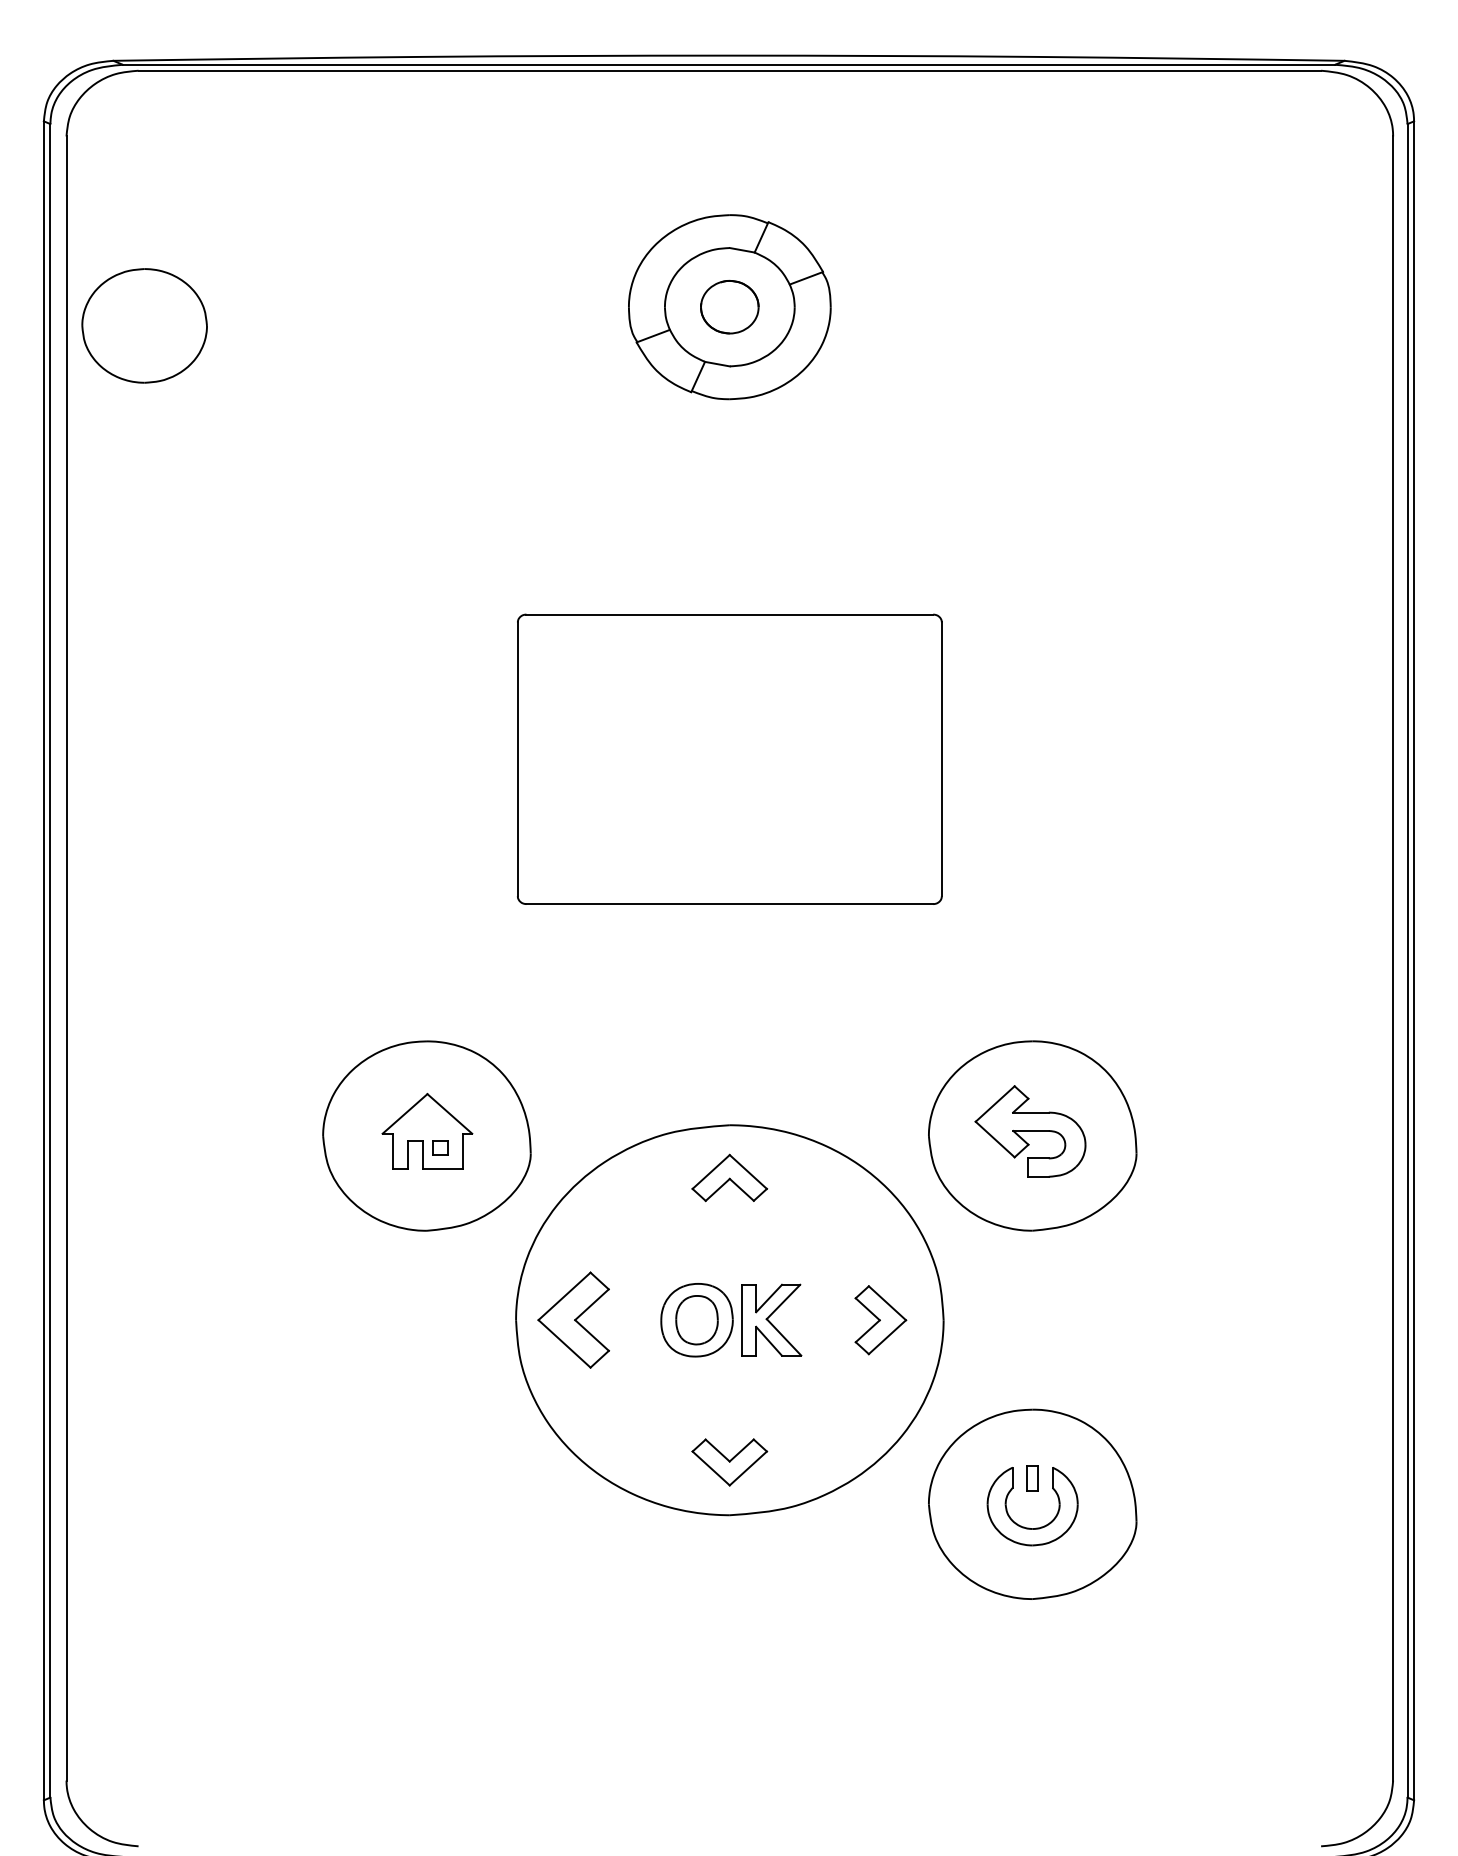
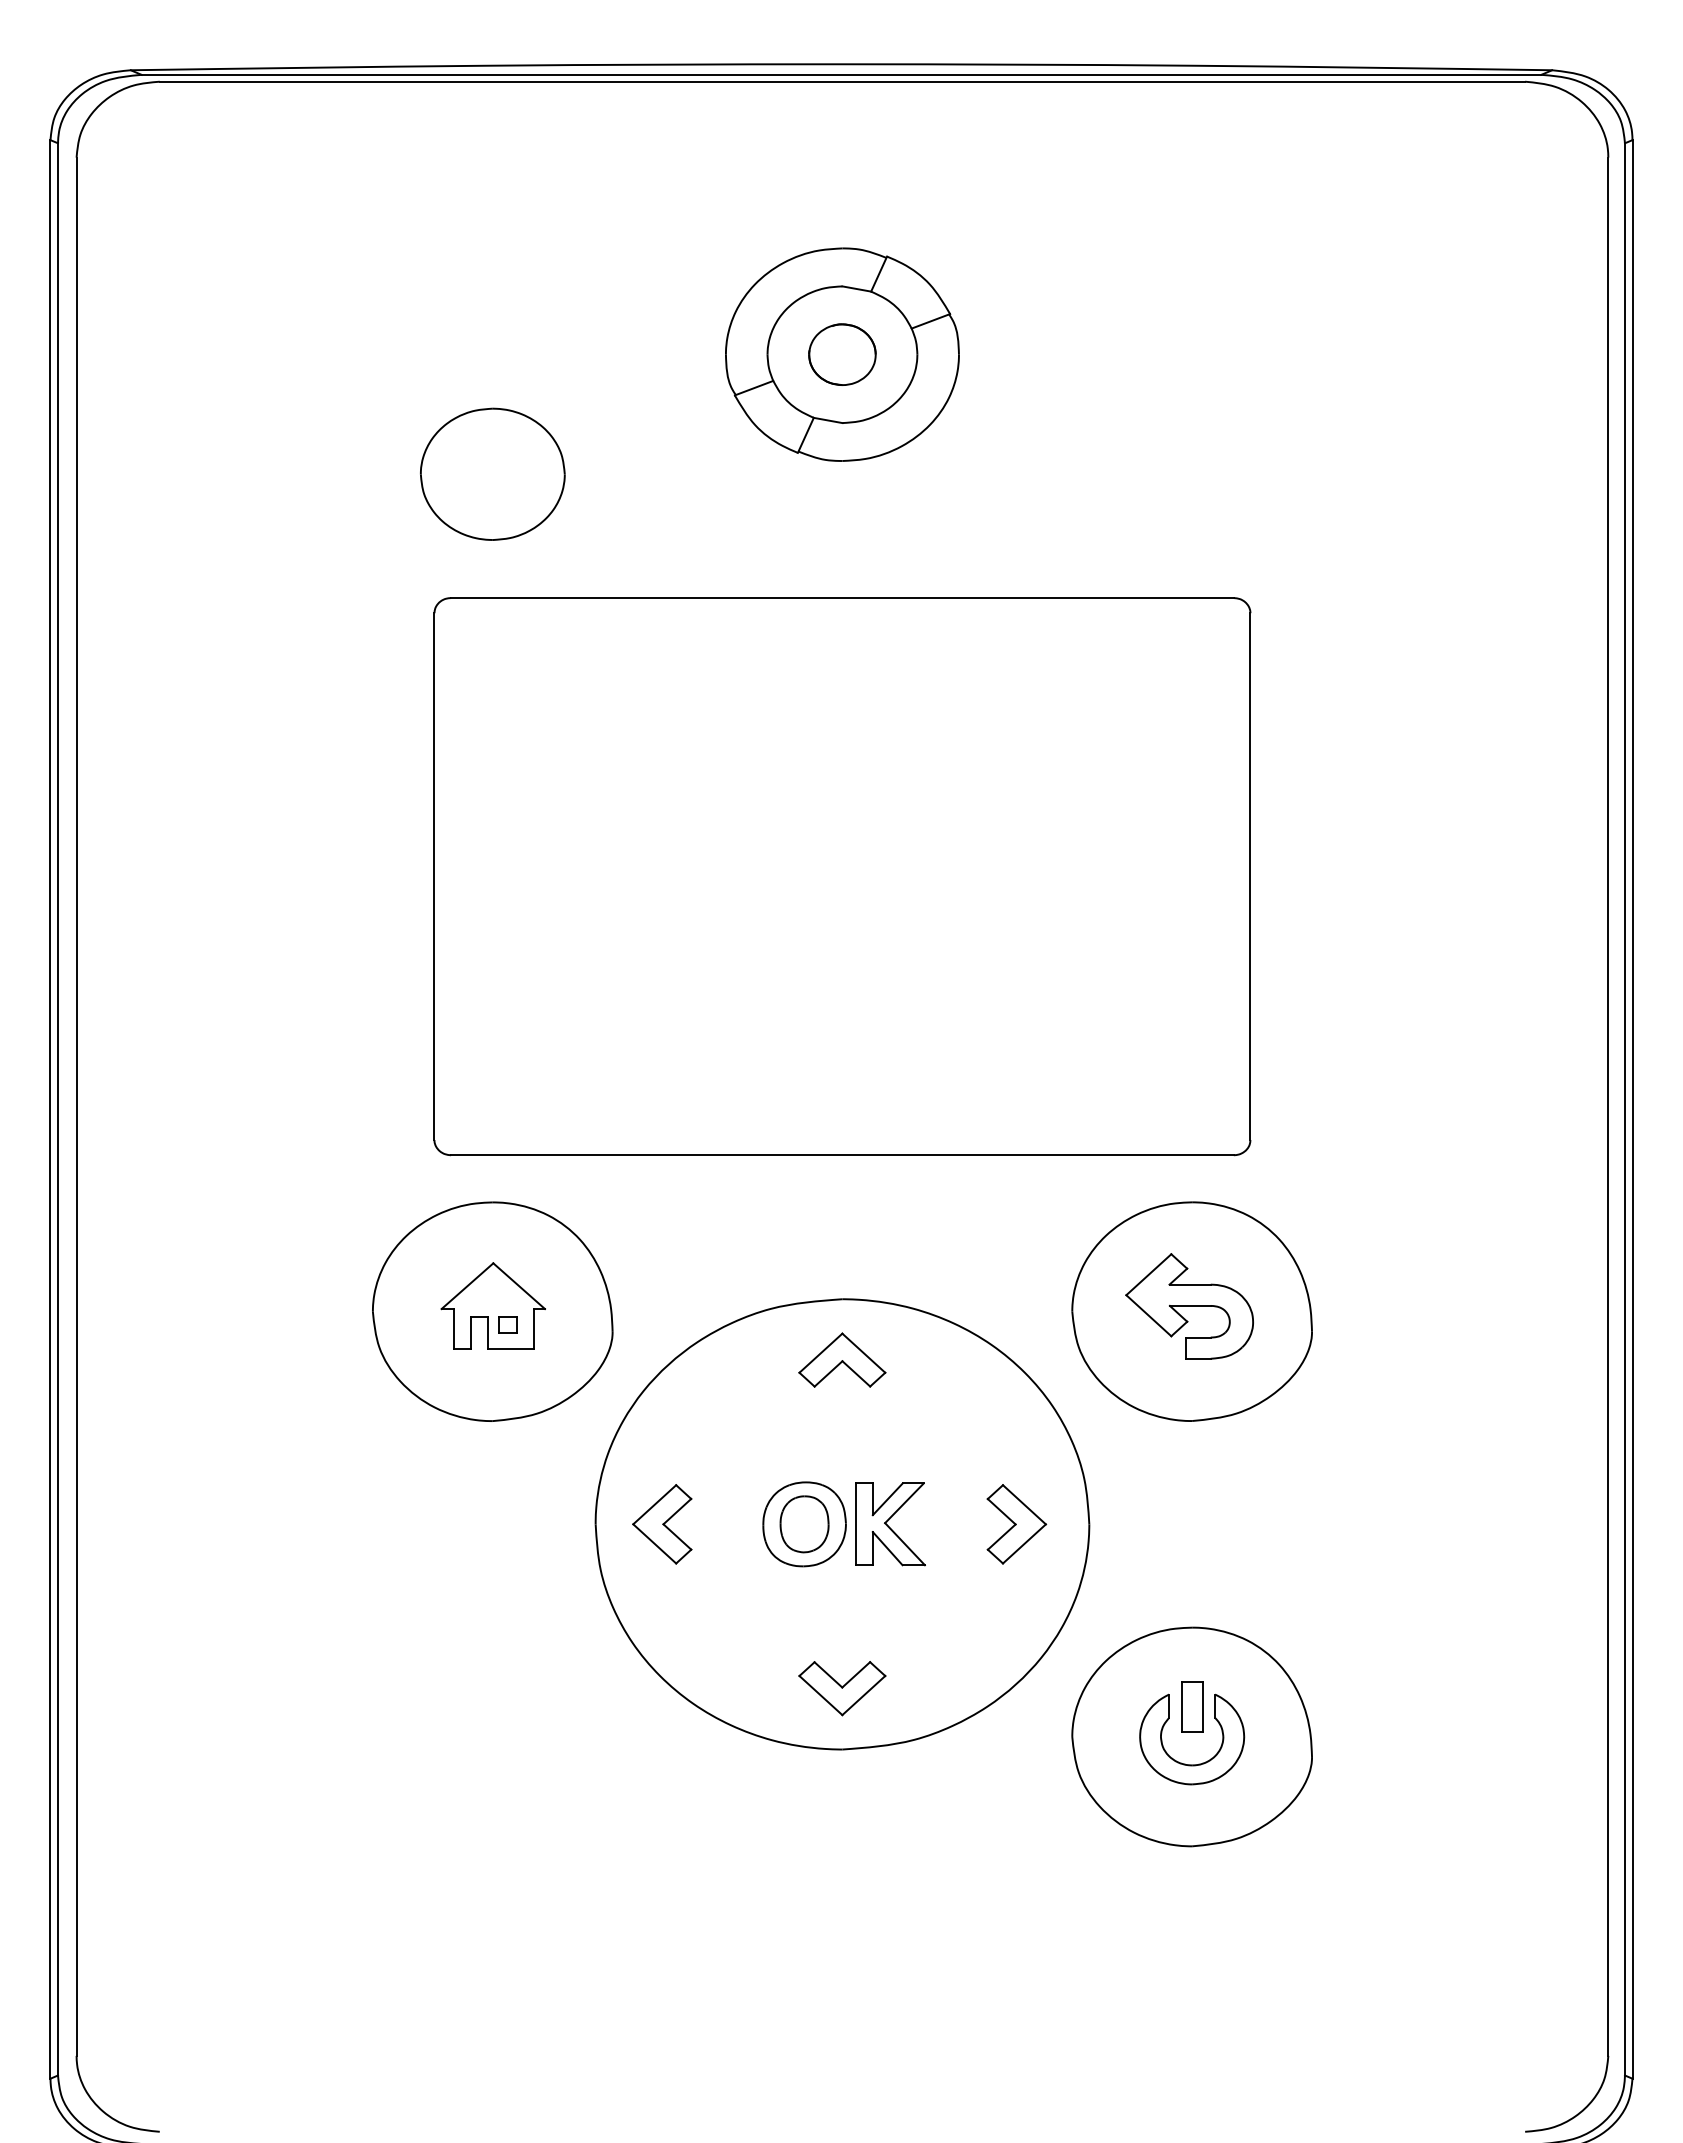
part: (144, 325) -> (492, 473), moved
part: (729, 759) -> (842, 876), size x1.67
part: (573, 1320) -> (662, 1524), size x0.71
part: (1033, 1477) -> (1192, 1706), size x1.67

